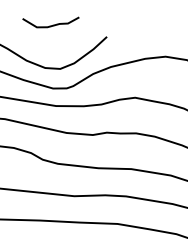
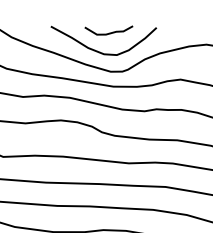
curve: (51, 24) -> (109, 32), moved

